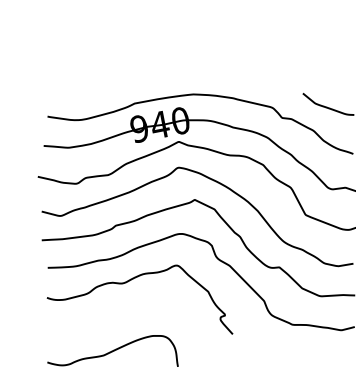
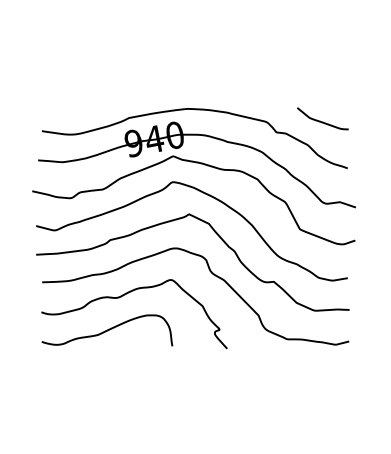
curve: (113, 351) -> (107, 330), moved

